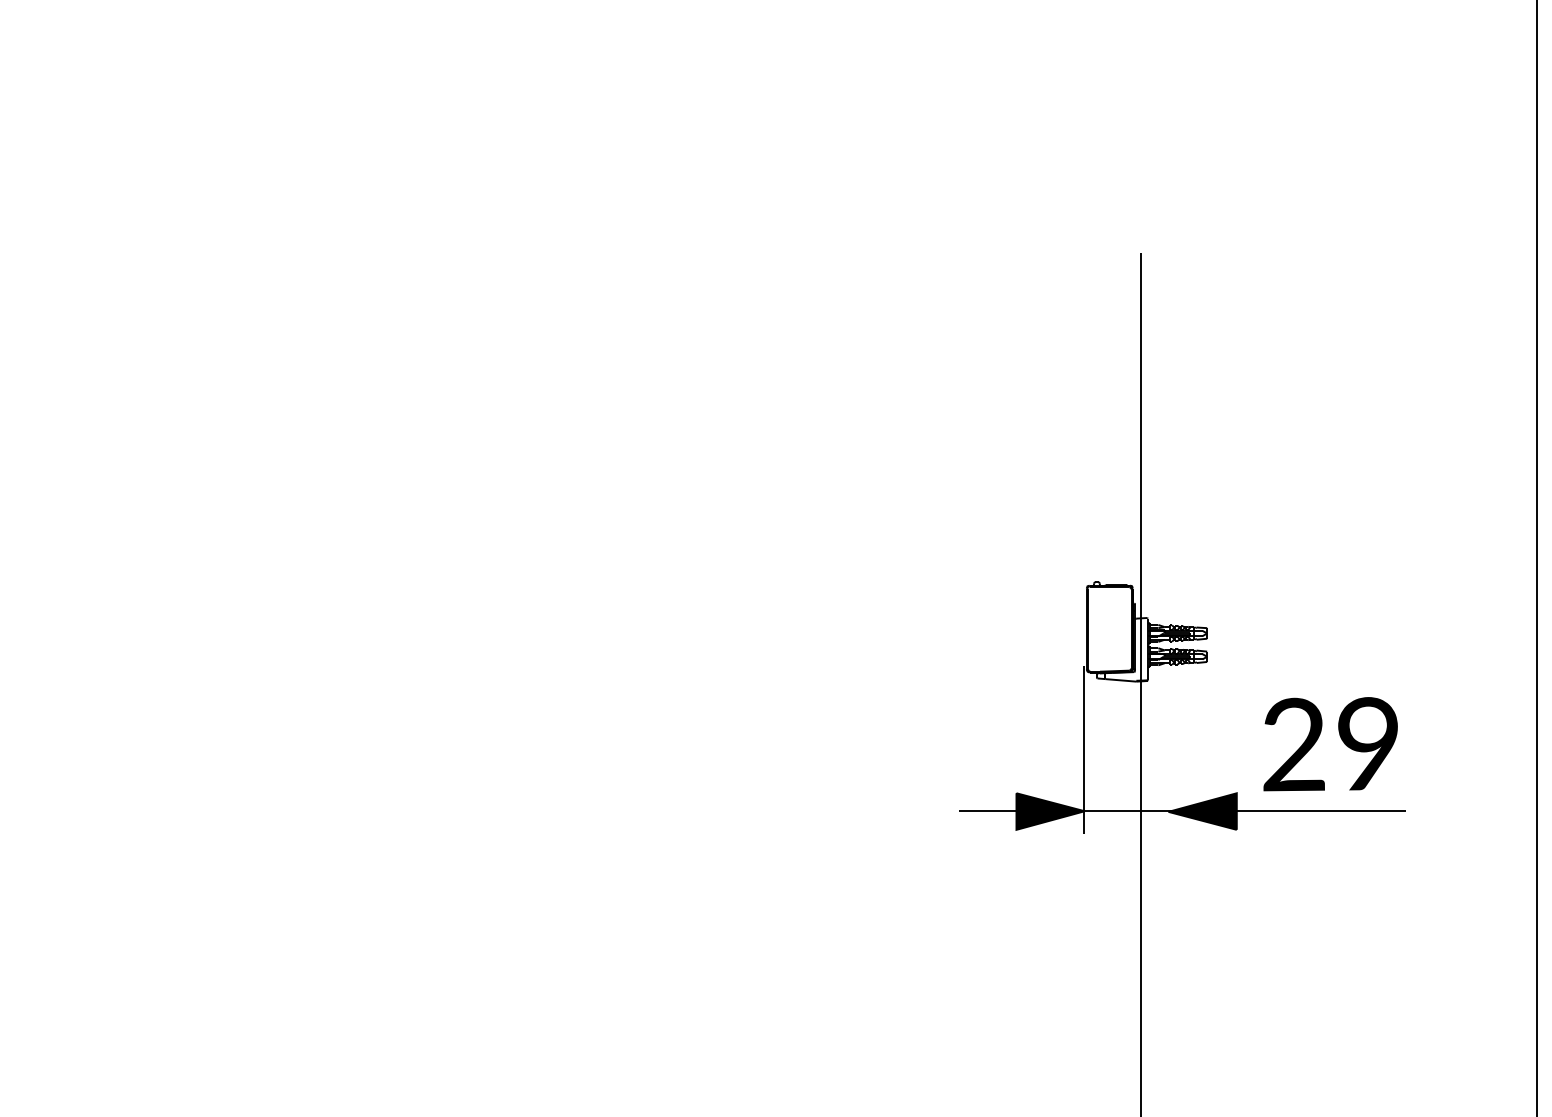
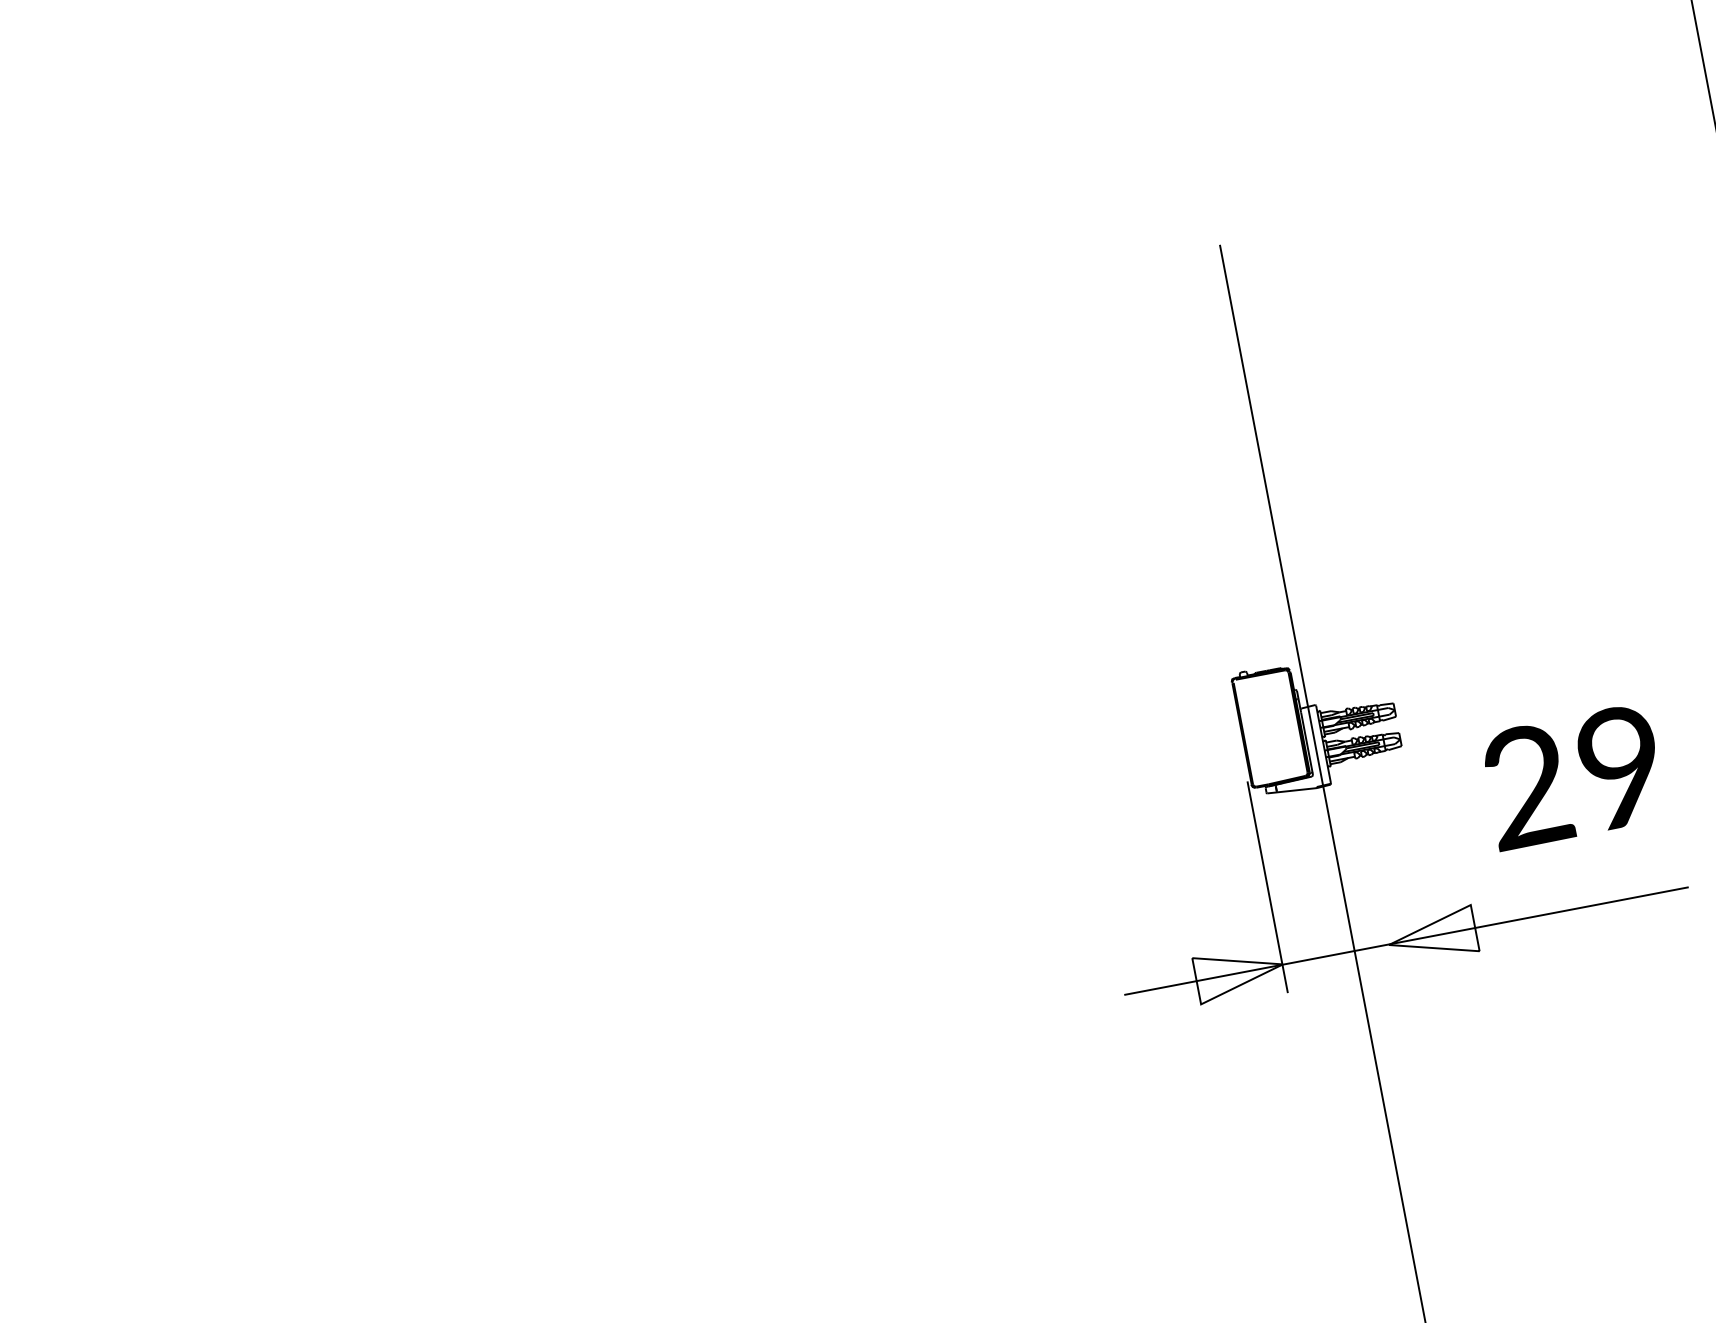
text: (1330, 744) -> (1573, 777), moved
fill: (1050, 811) -> (1239, 972), removed
fill: (1202, 811) -> (1431, 936), removed

